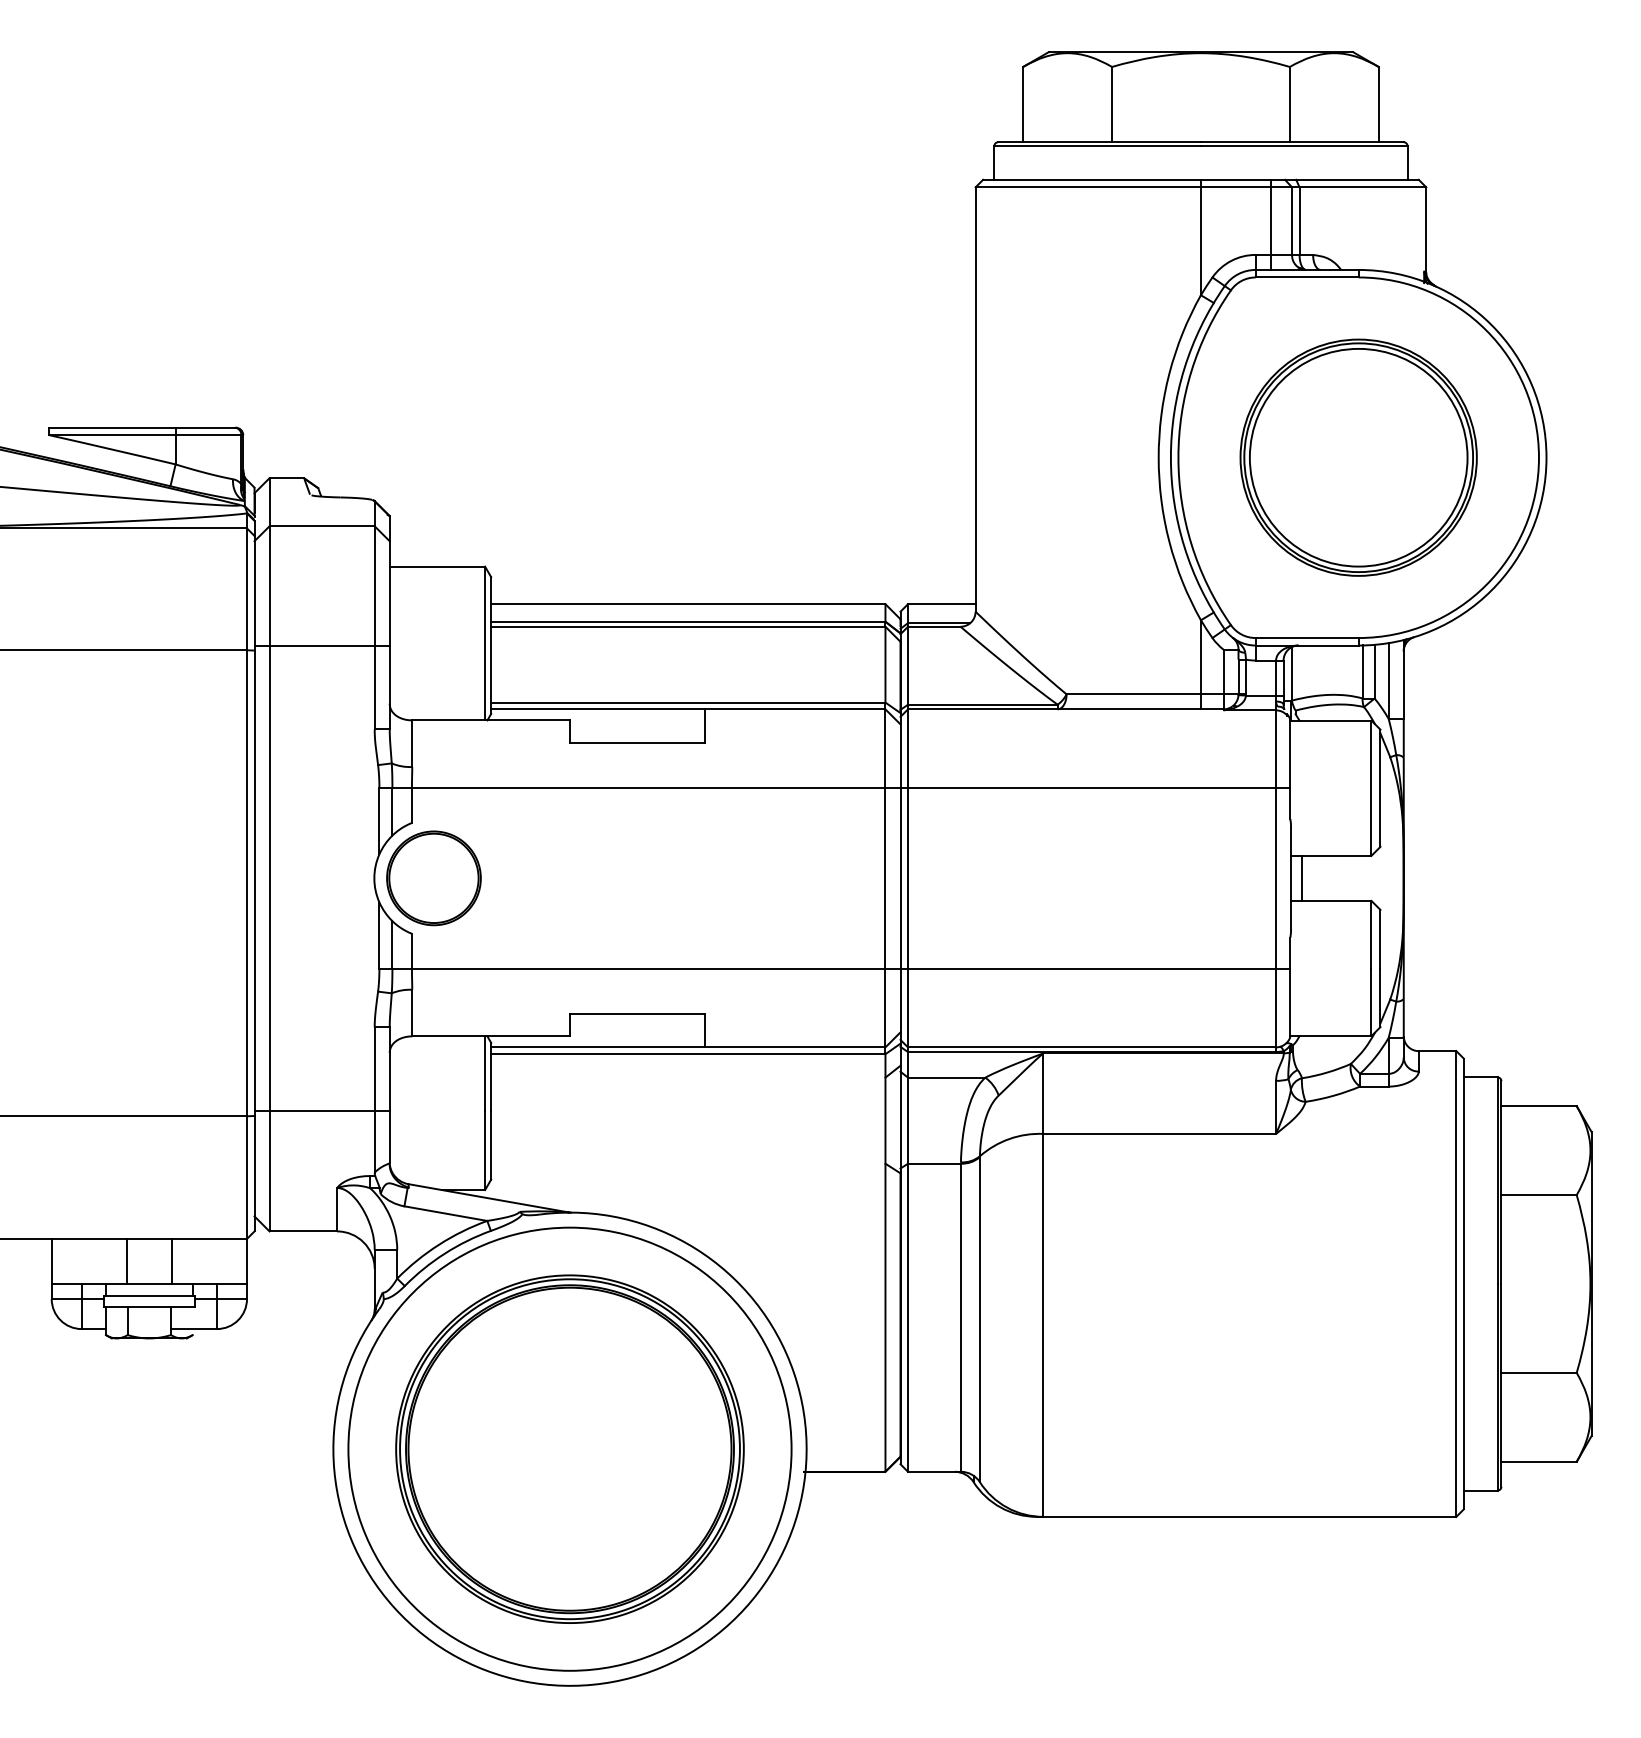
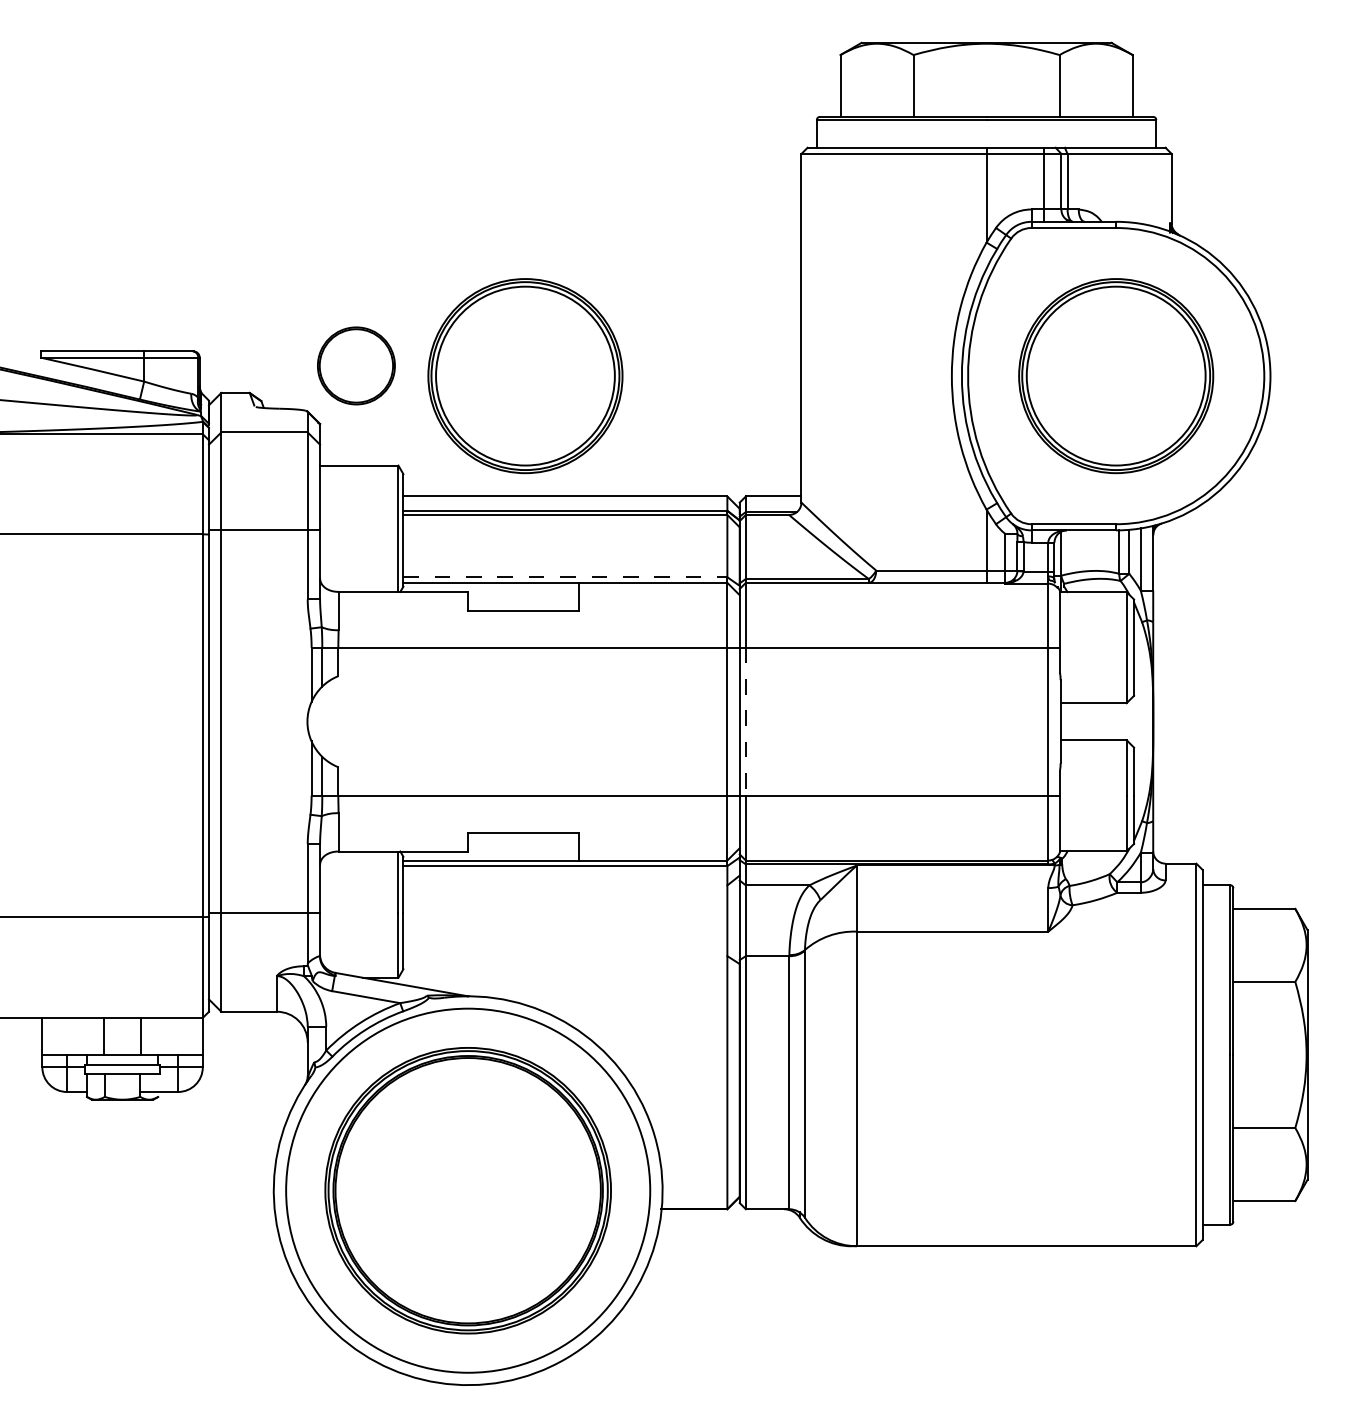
part: (639, 457) -> (525, 375), added
line: (688, 702) -> (565, 577), solid -> dashed
line: (1302, 877) -> (1070, 720), removed
part: (433, 878) -> (356, 366), moved
line: (908, 878) -> (746, 721), solid -> dashed

